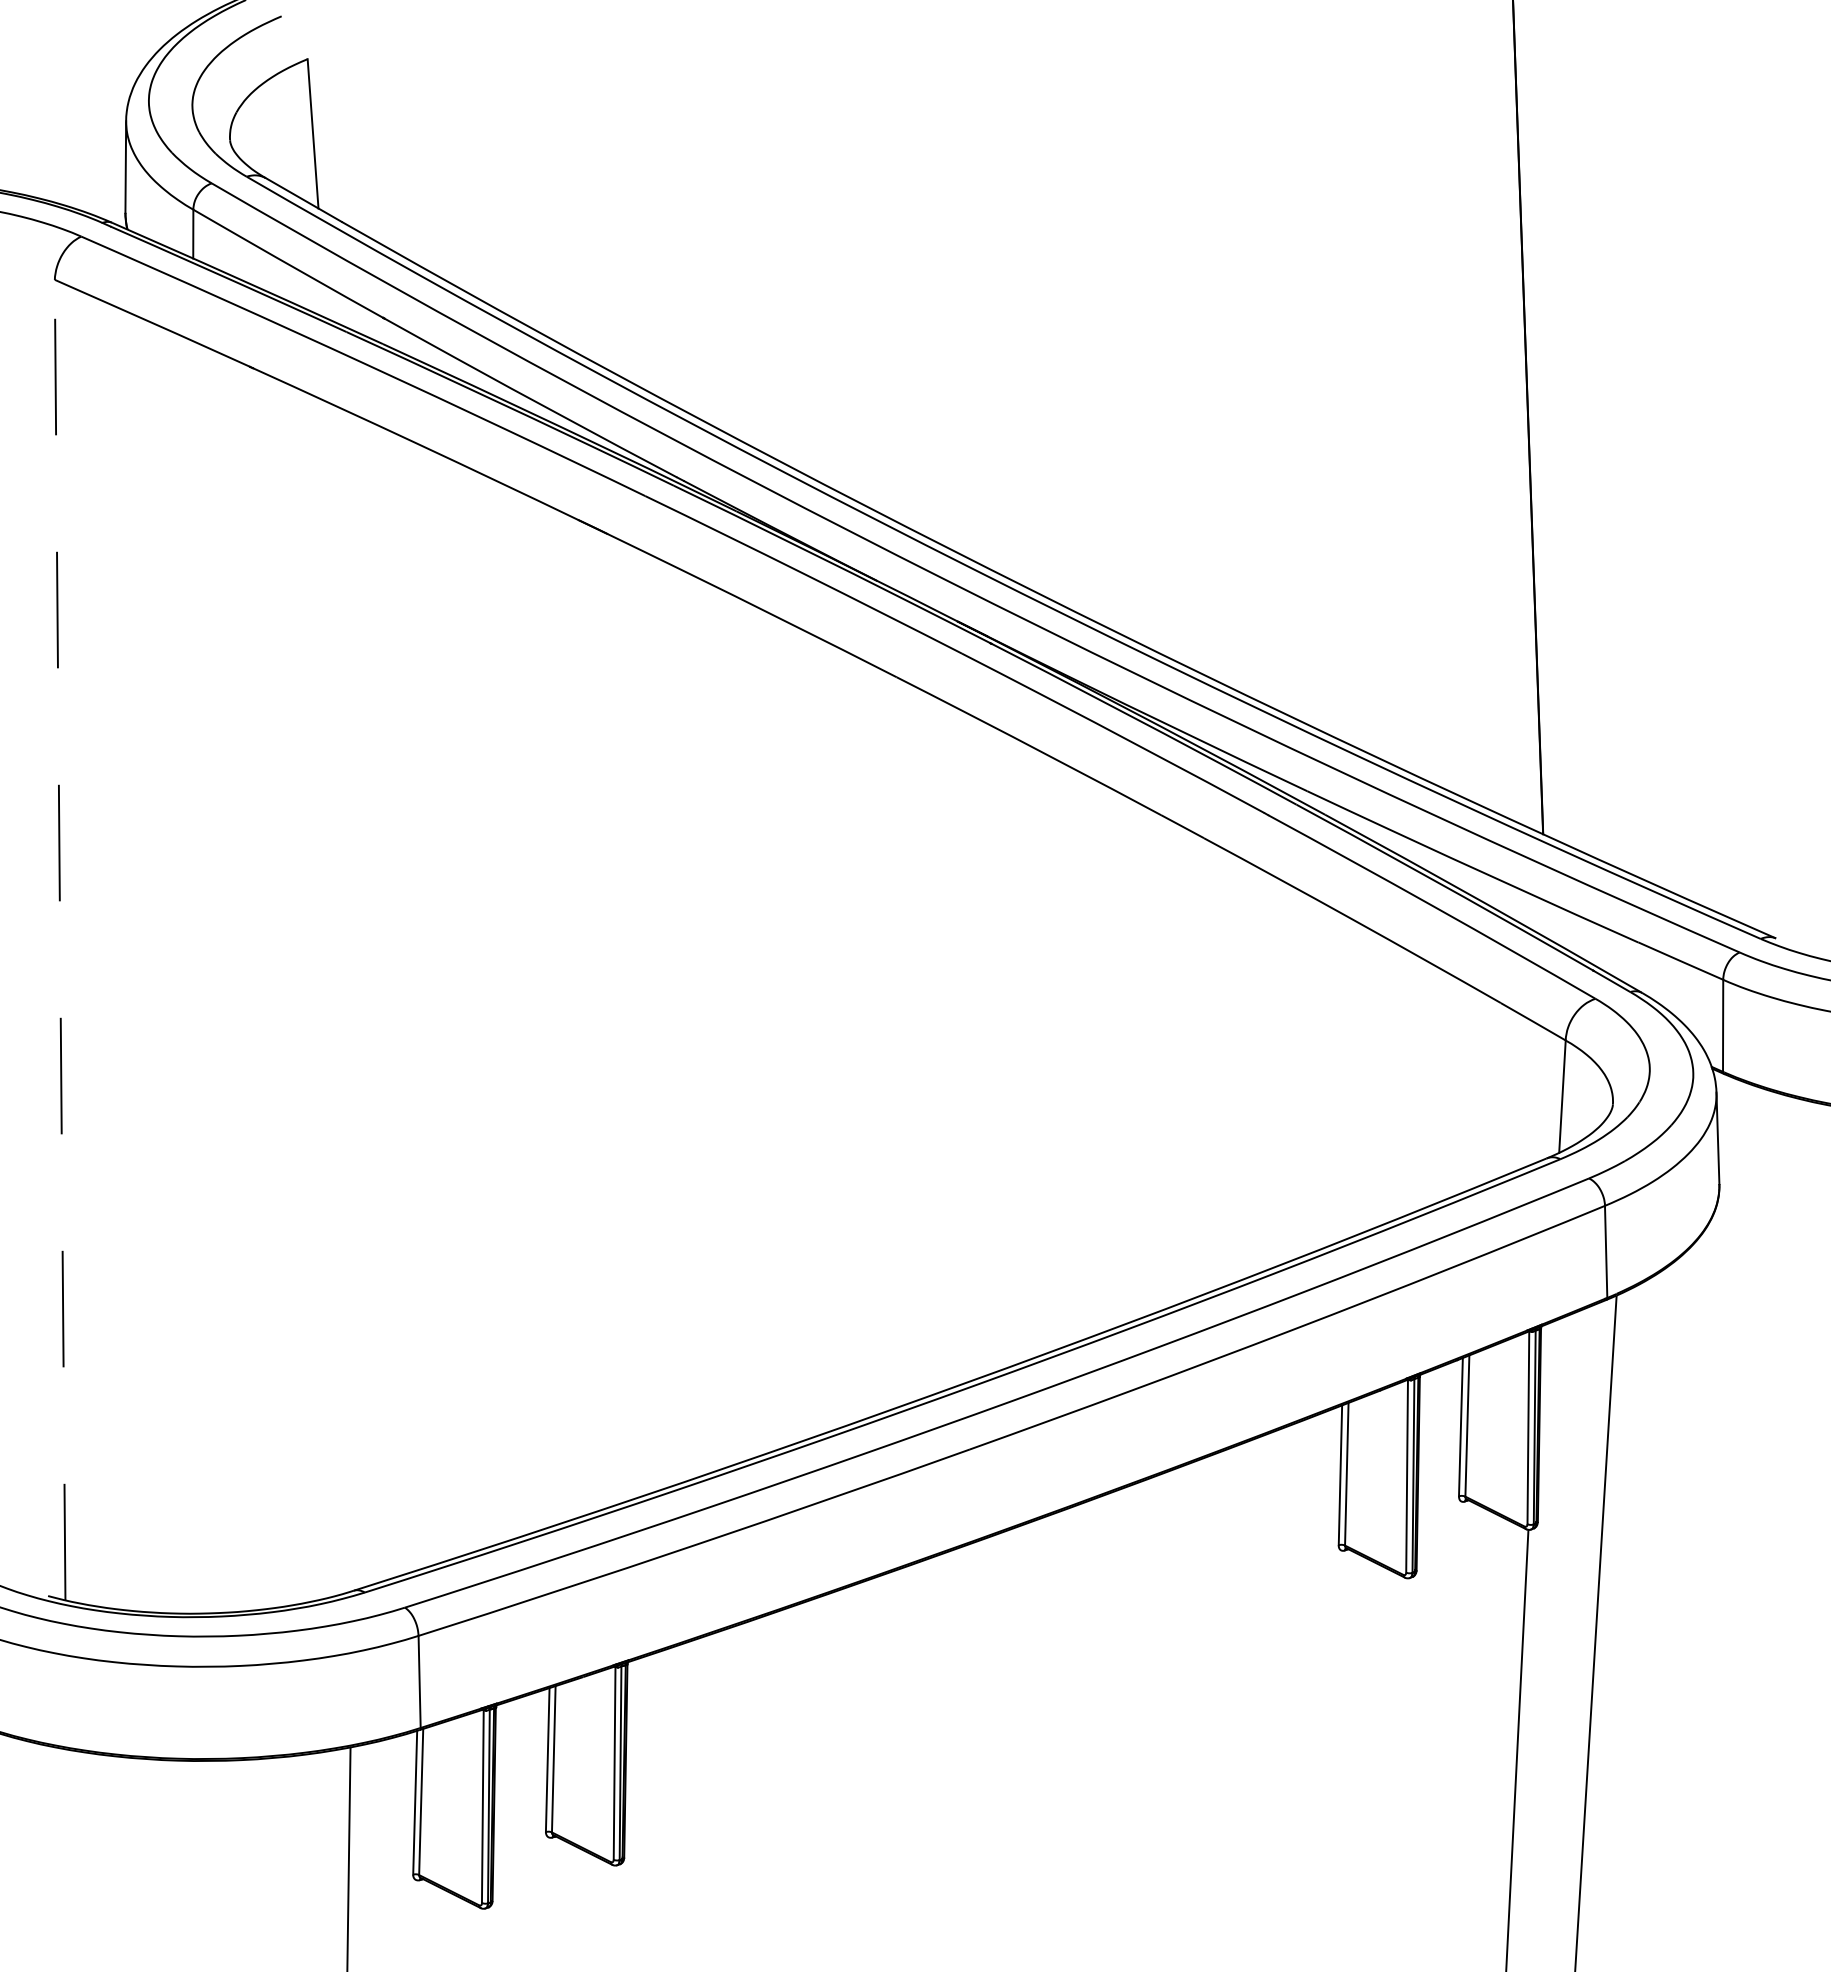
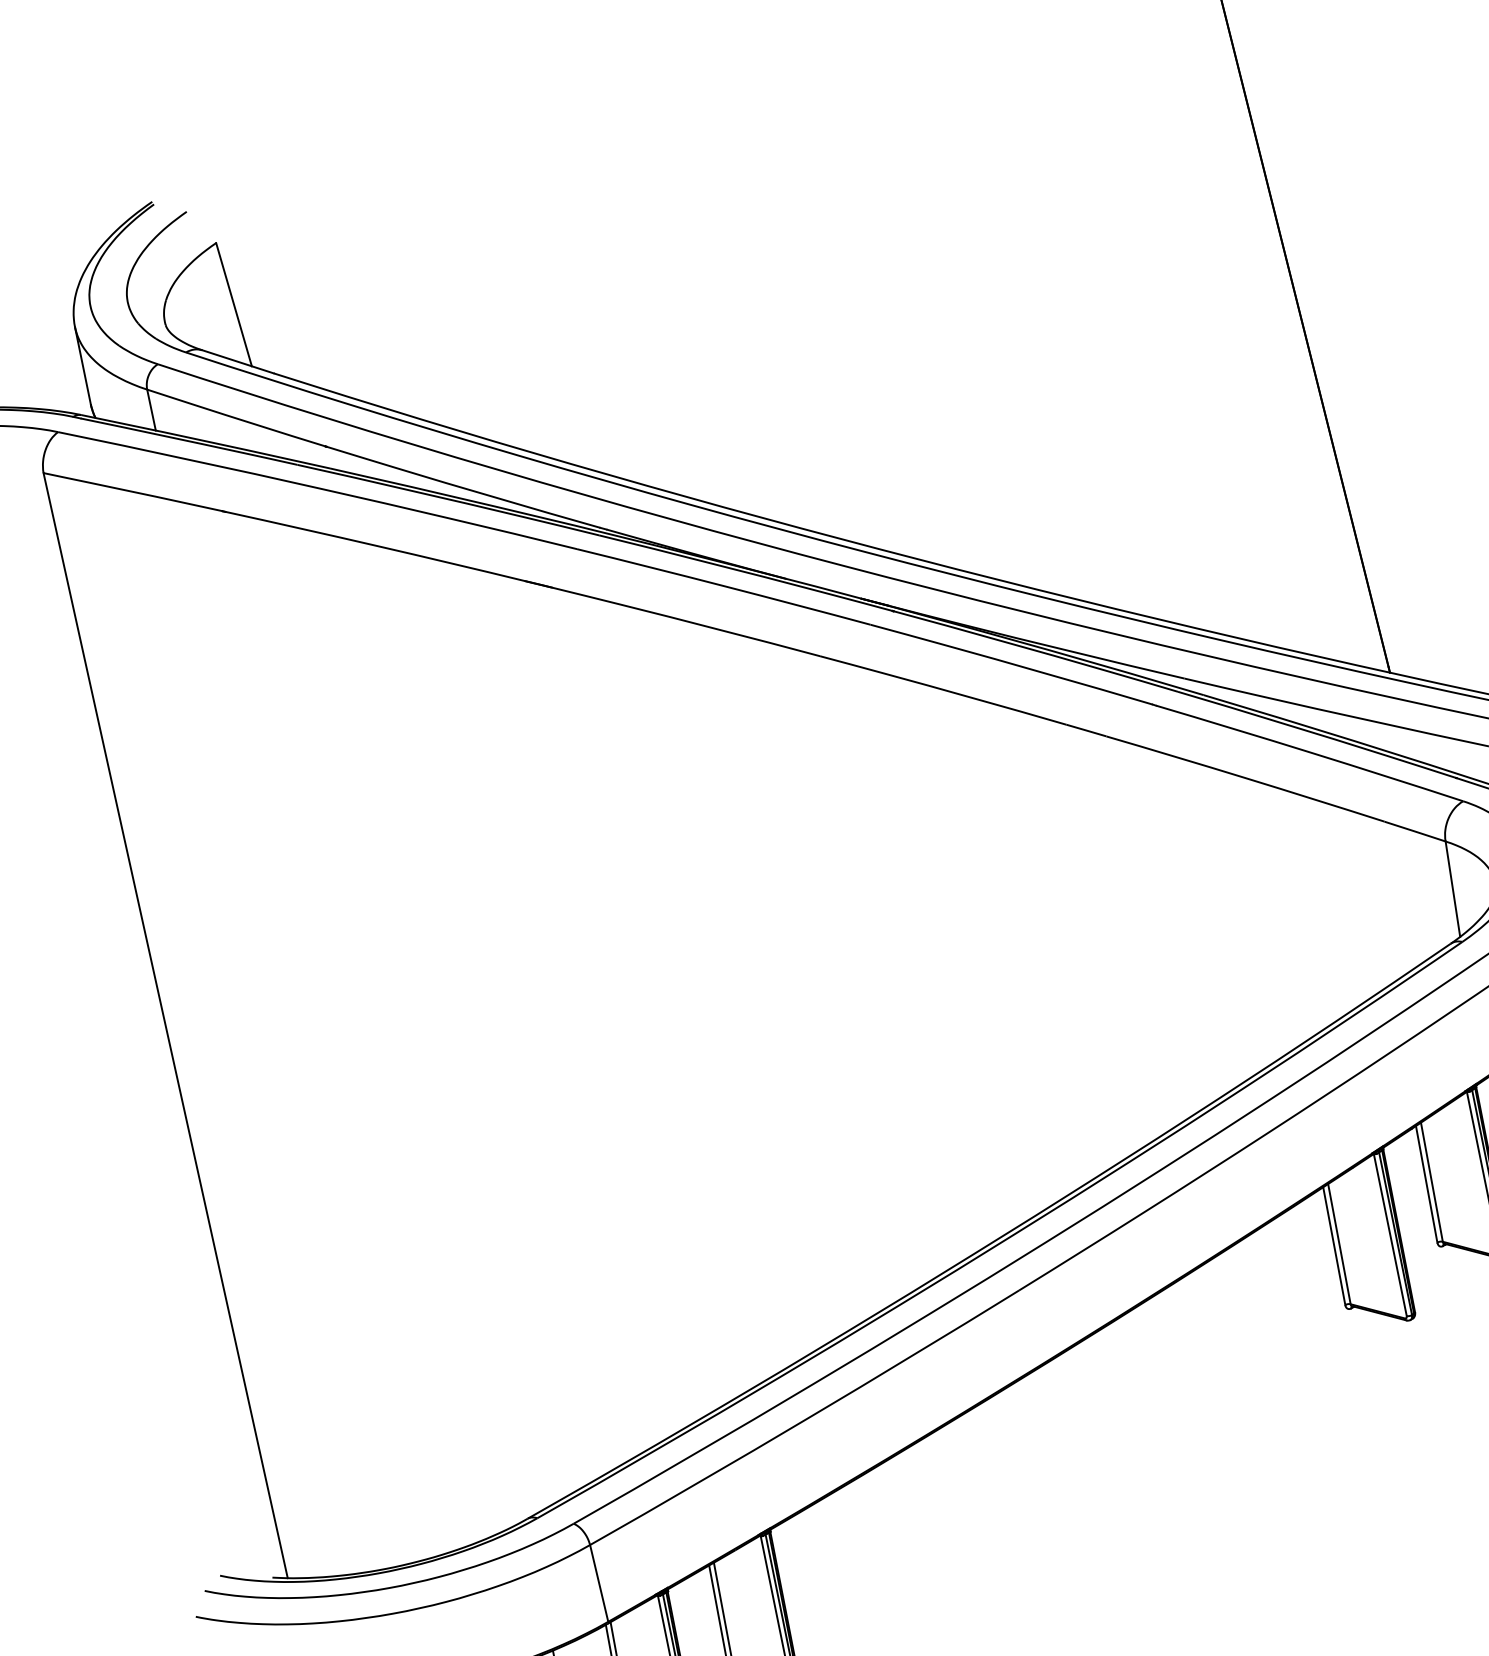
line: (60, 939) -> (165, 1025), dashed -> solid

